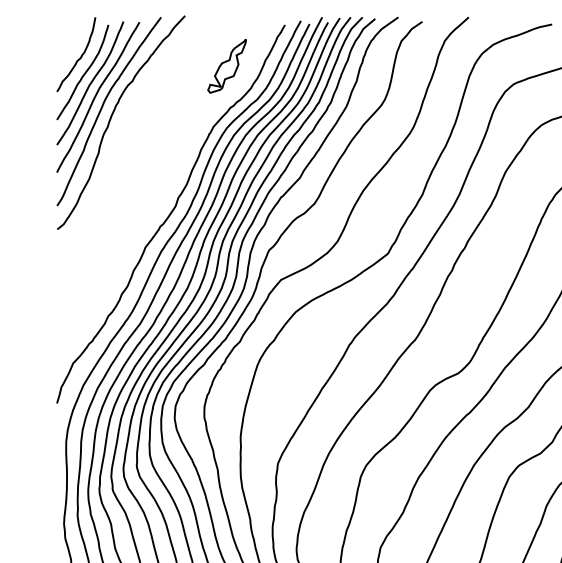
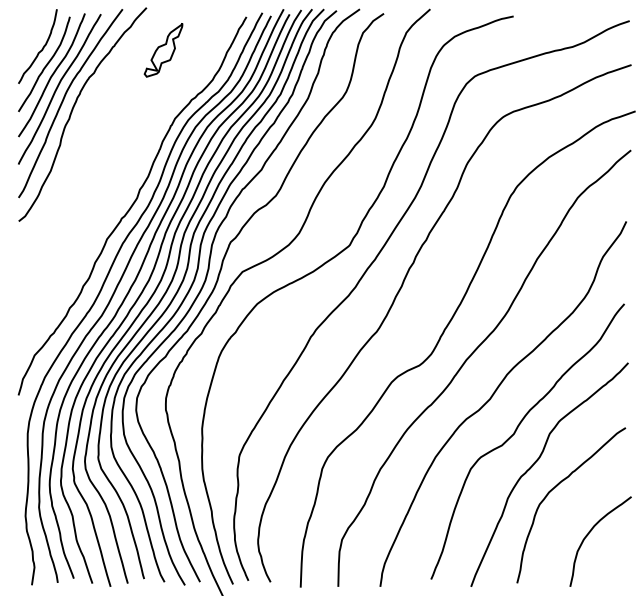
part: (226, 66) -> (163, 50), moved

